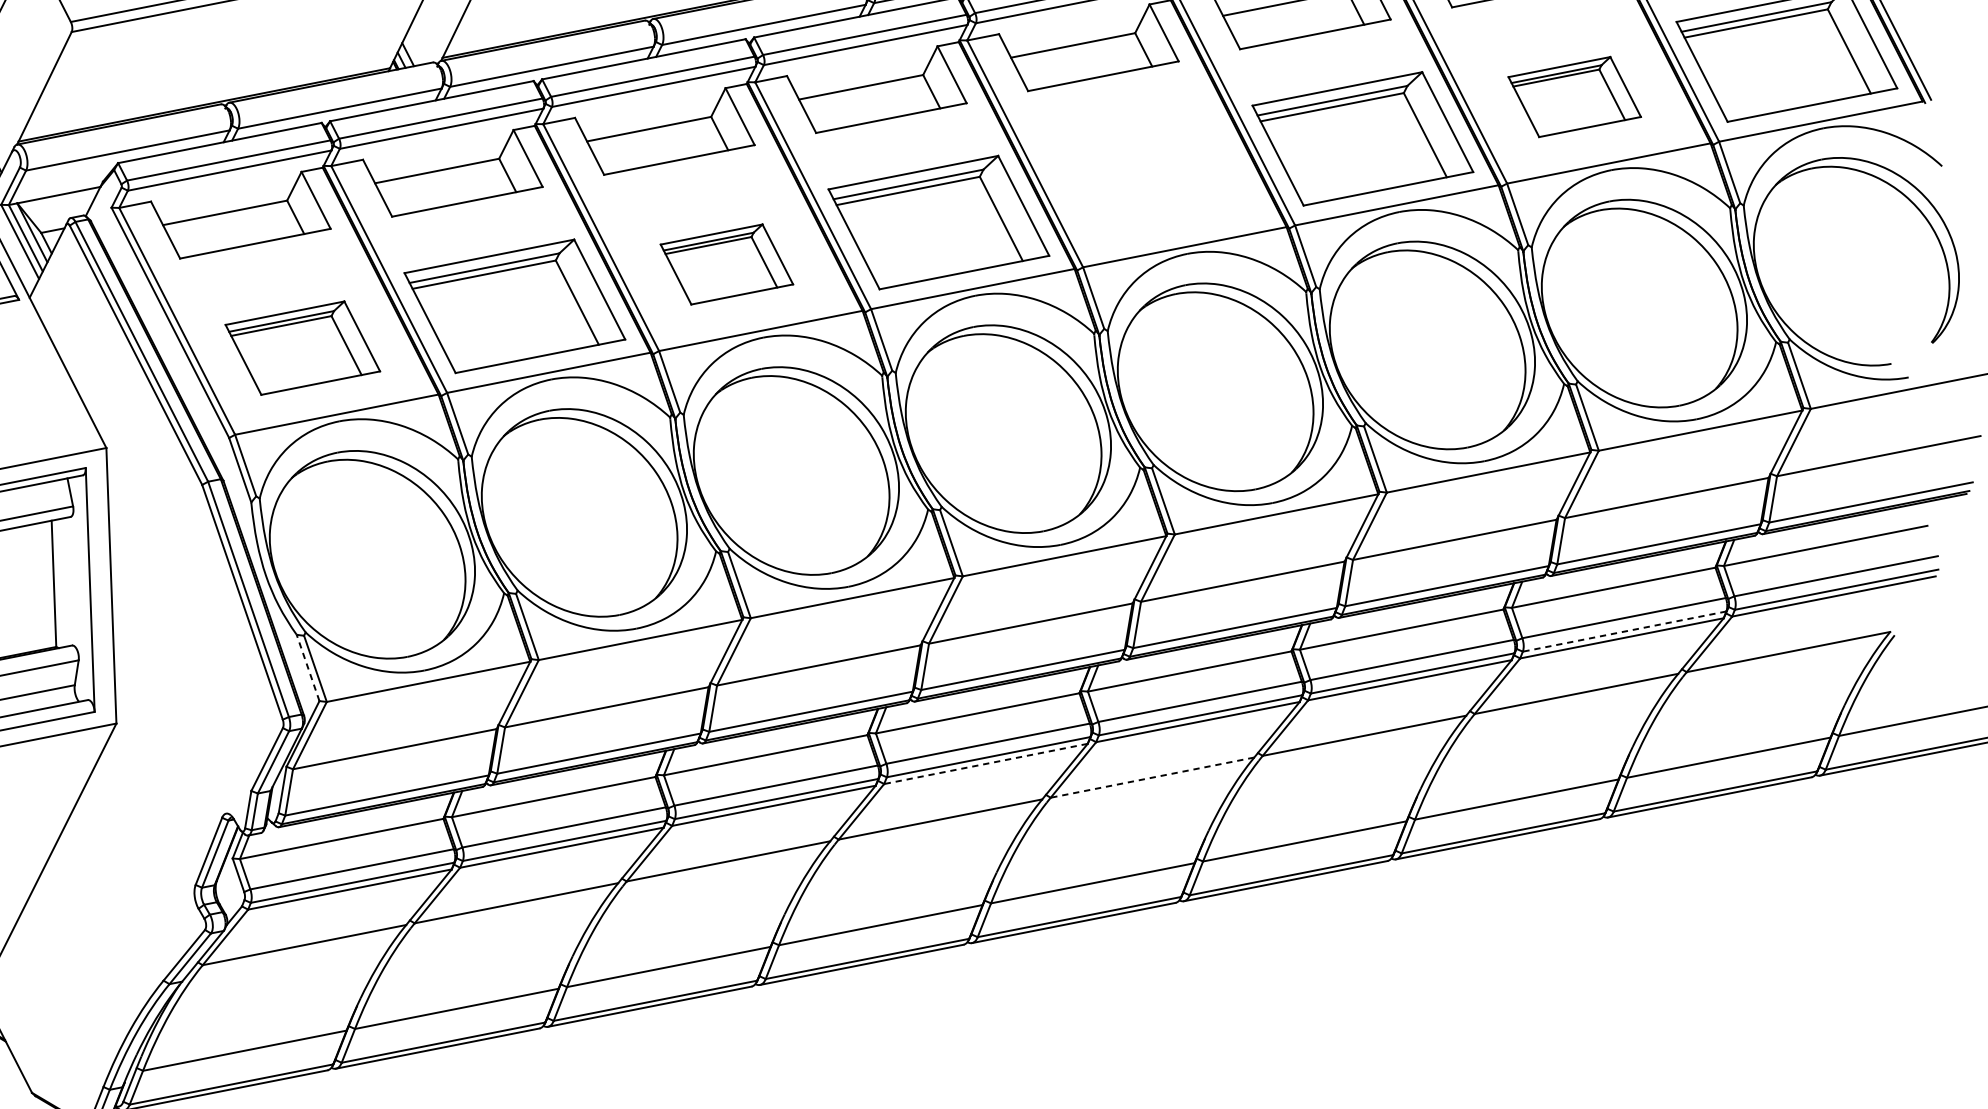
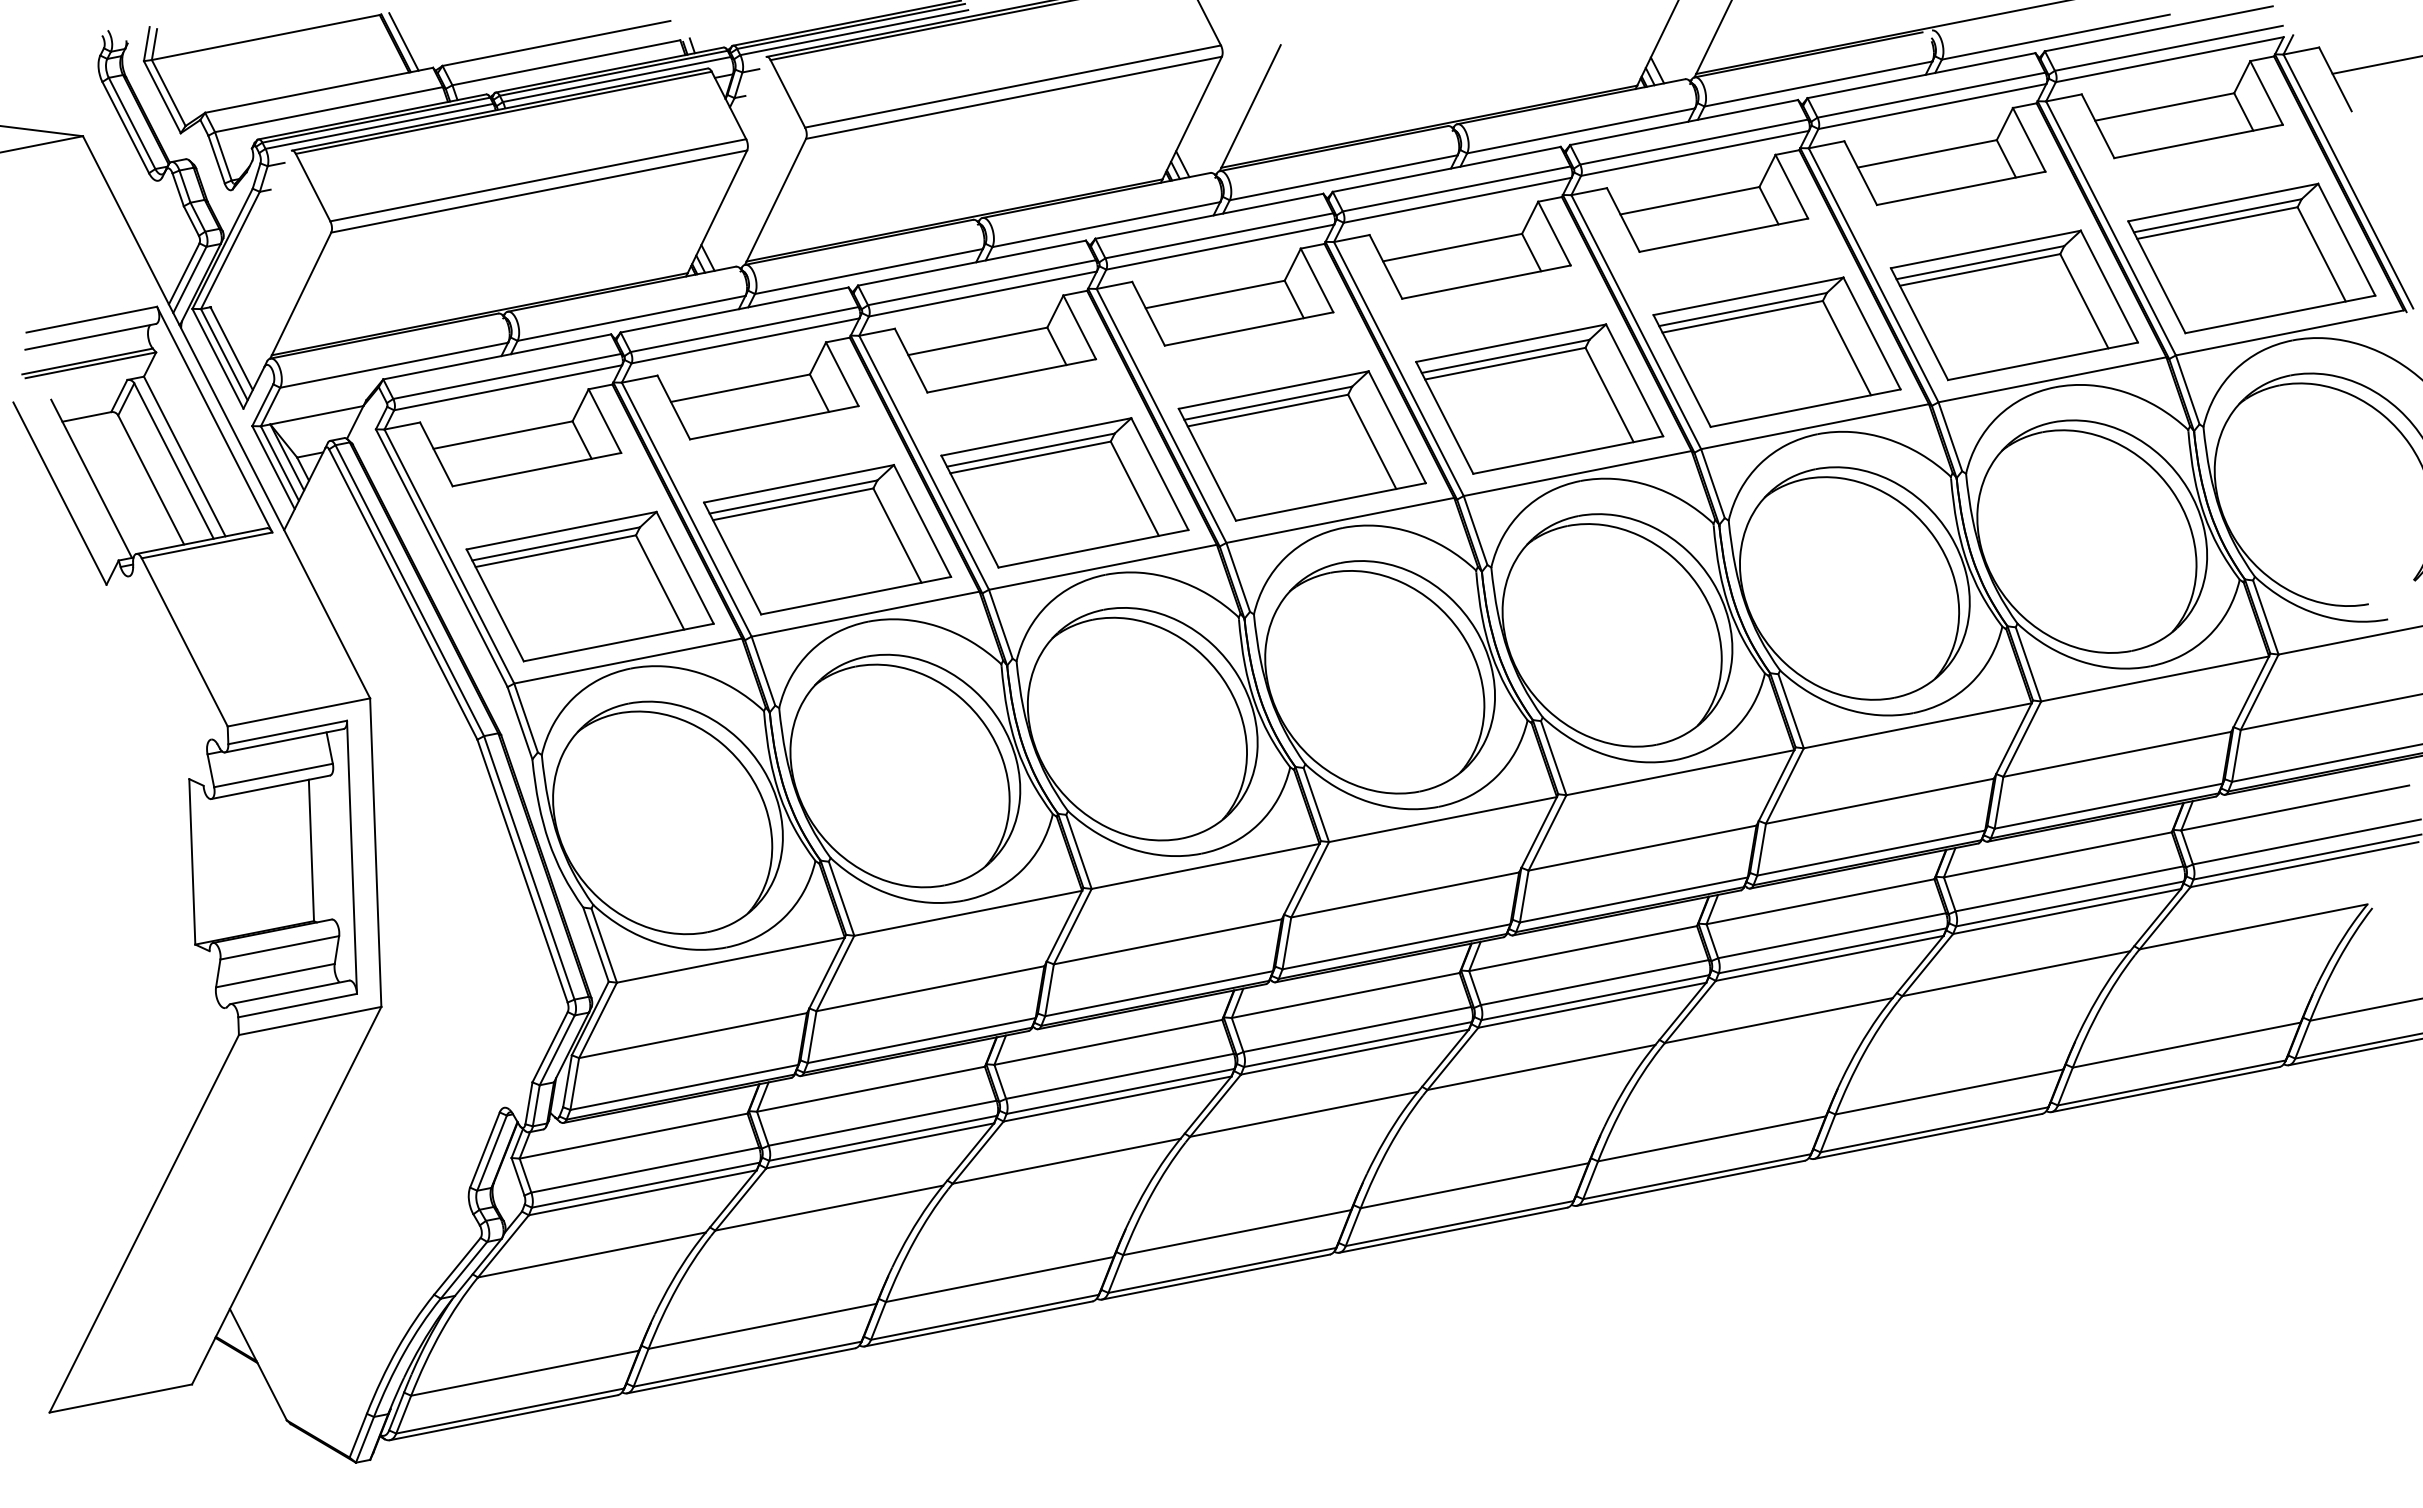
part: (1574, 97) -> (2013, 305), size x1.67
part: (1150, 180) -> (1539, 398), added
part: (726, 264) -> (1064, 492), size x1.67
part: (302, 348) -> (589, 586), size x1.43
line: (1624, 632) -> (2069, 904), dashed -> solid
line: (307, 667) -> (595, 944), dashed -> solid
line: (985, 764) -> (1354, 1052), dashed -> solid
line: (1151, 777) -> (1540, 1067), dashed -> solid

